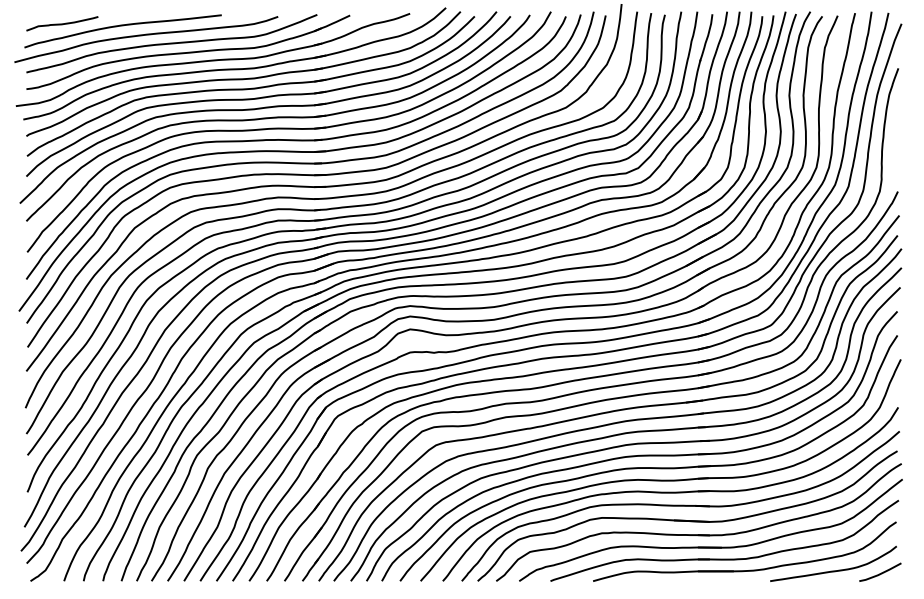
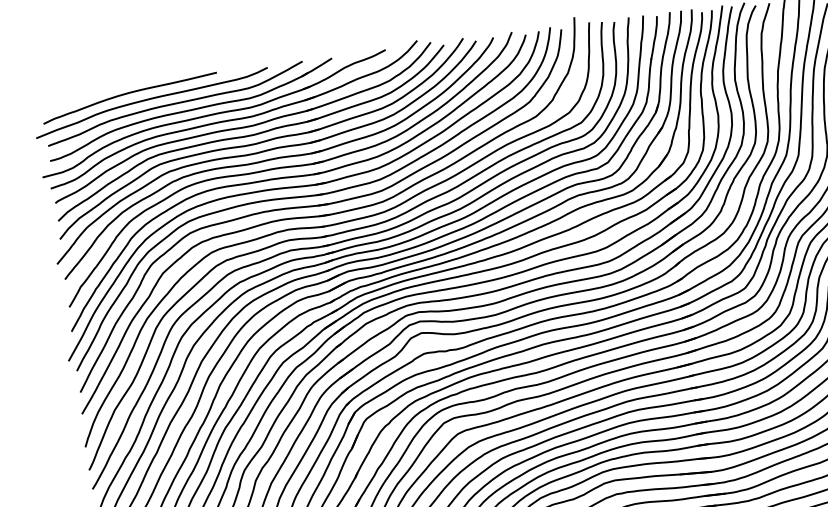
curve: (62, 23) -> (74, 98), removed

